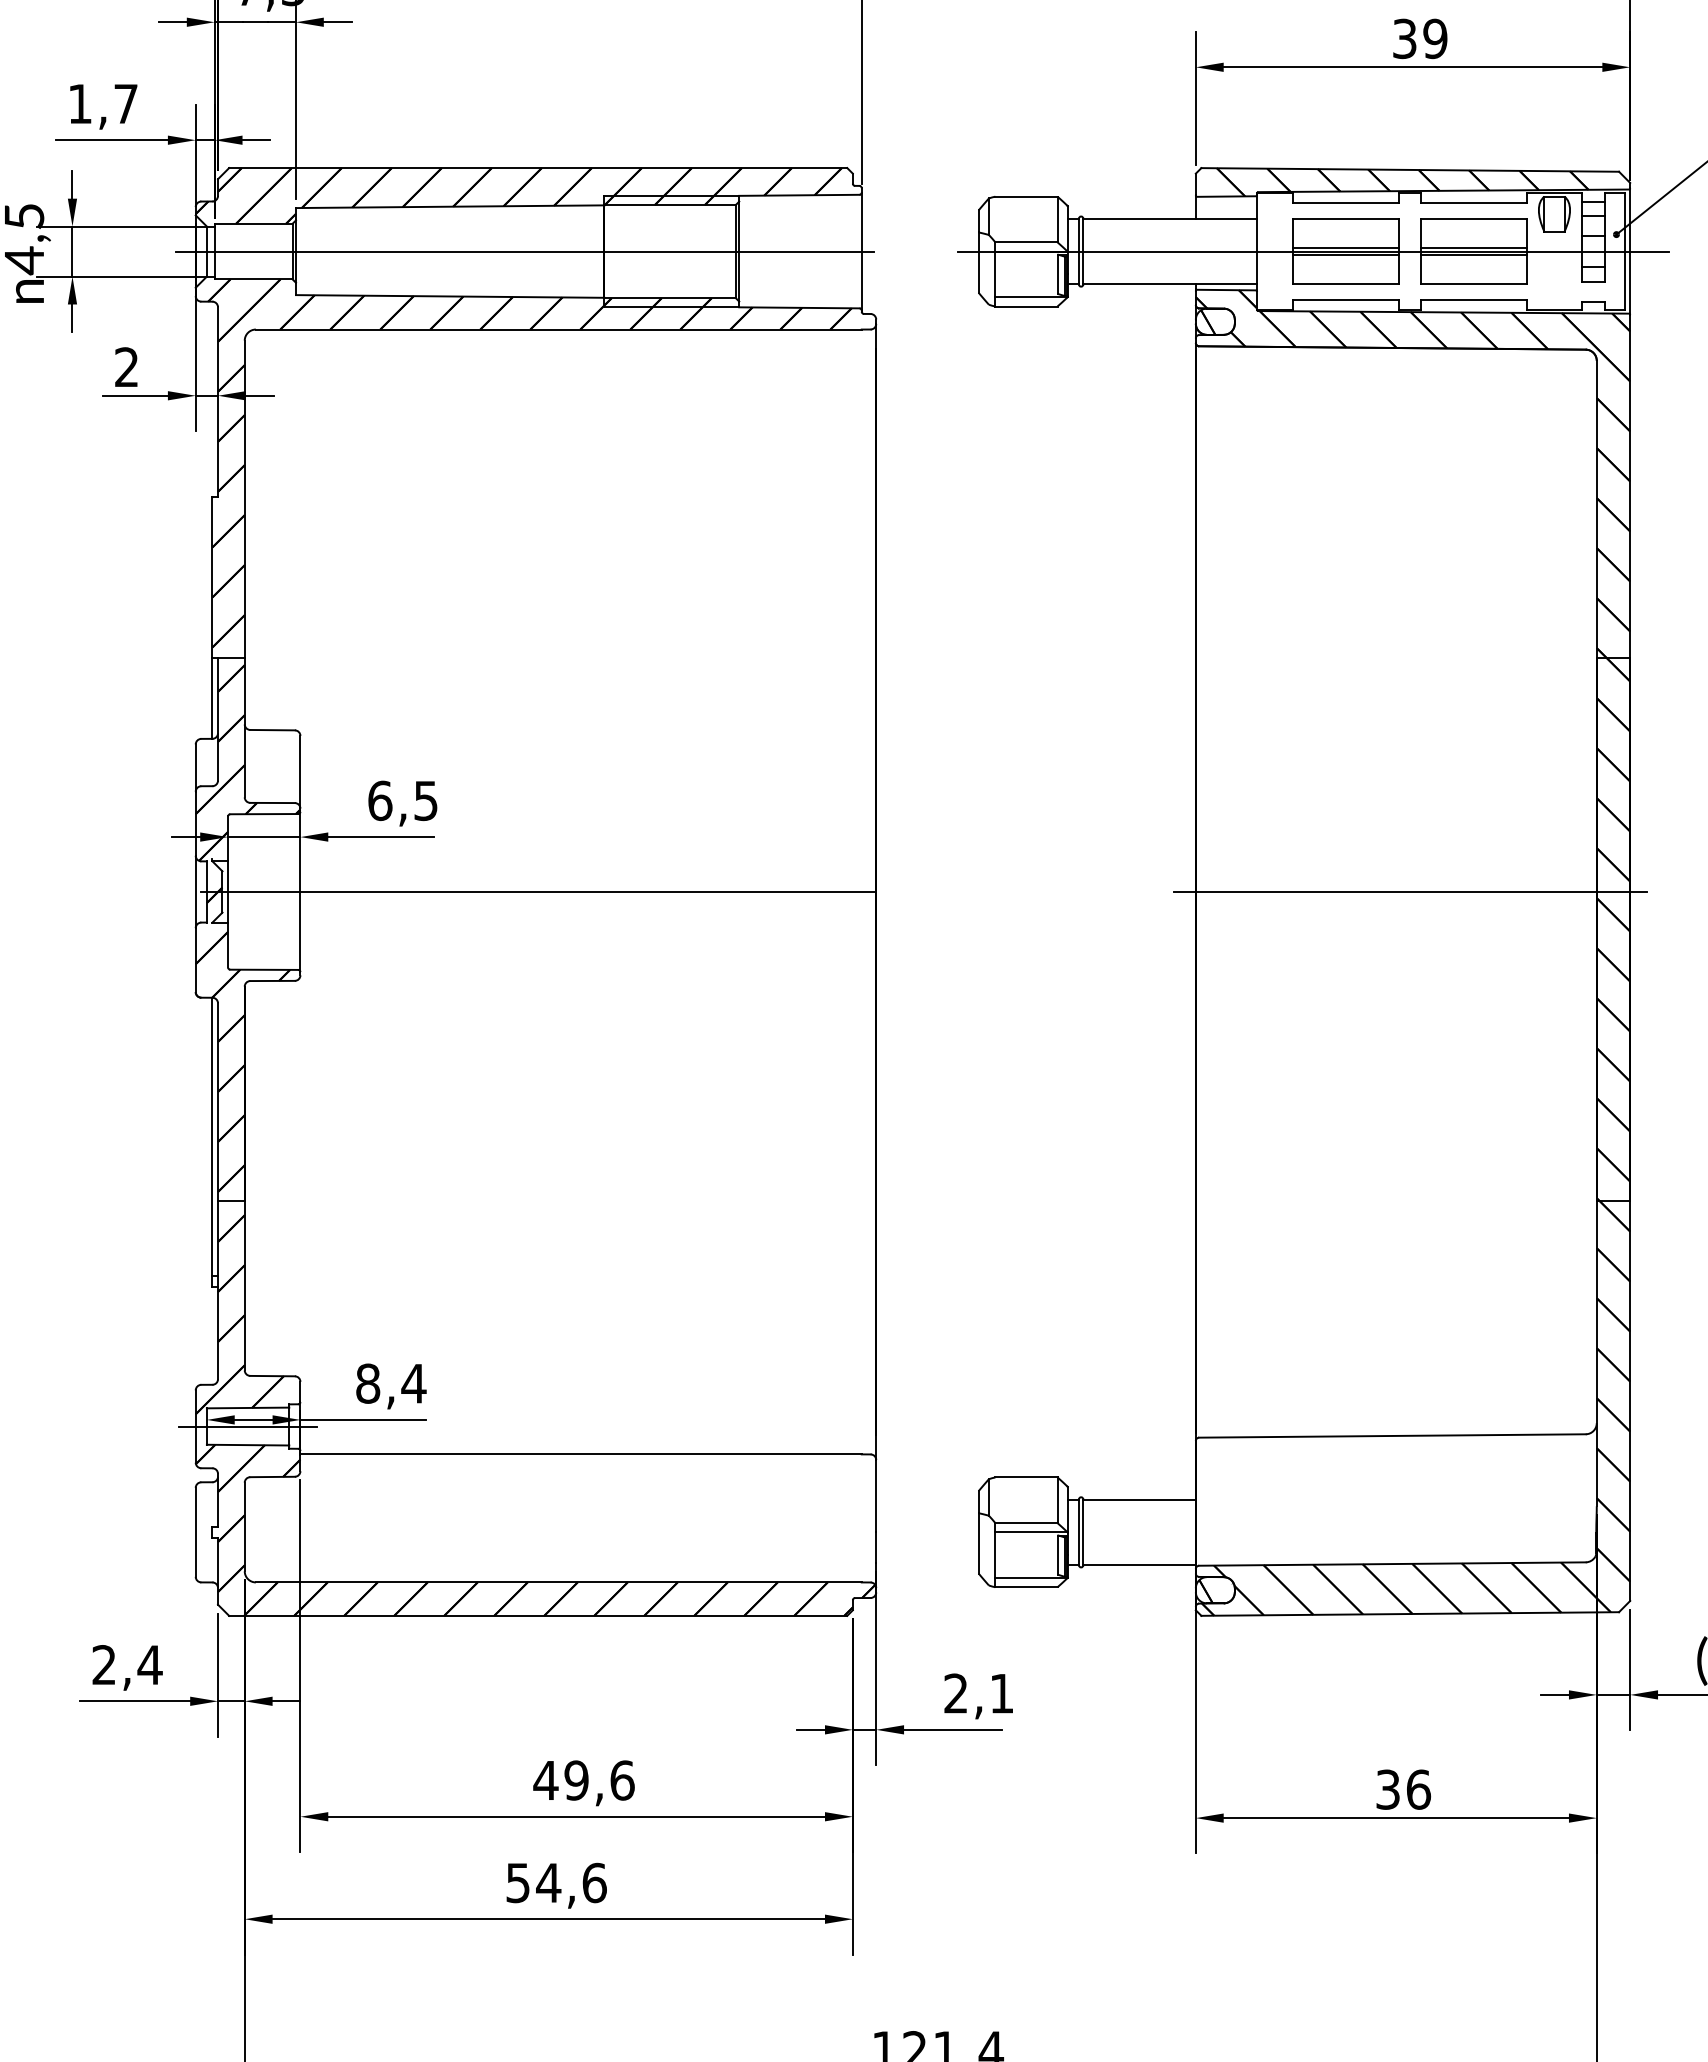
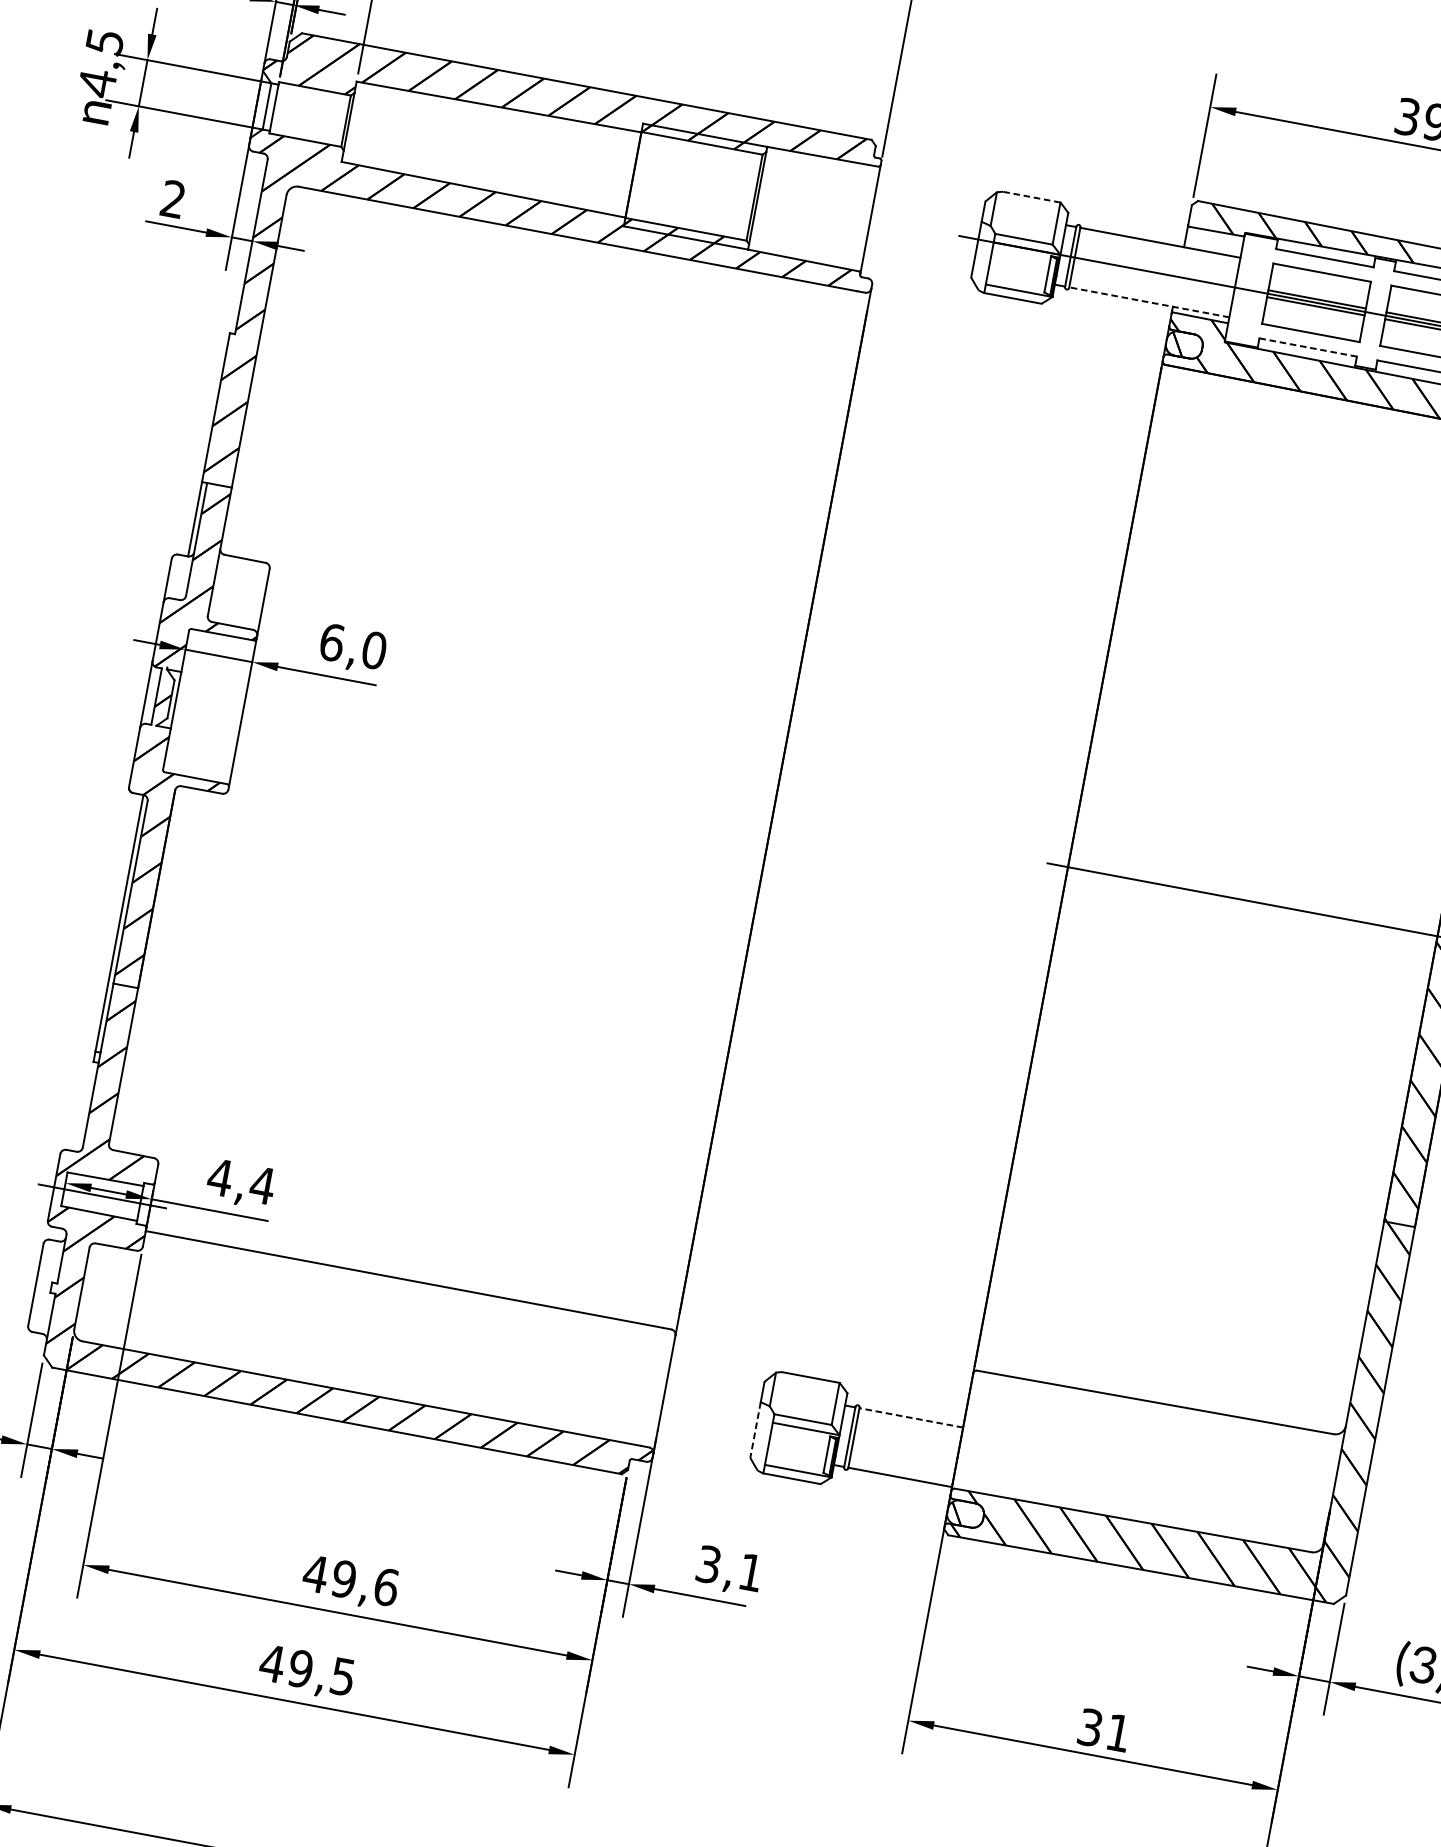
line: (1025, 196) -> (1030, 196), solid -> dashed
line: (525, 251) -> (560, 161), removed
line: (1170, 283) -> (1149, 302), solid -> dashed
line: (1345, 300) -> (1307, 347), solid -> dashed
text: (426, 800) -> (374, 650), 6,5 -> 6,0
line: (538, 891) -> (462, 753), removed
text: (367, 1383) -> (219, 1177), 8,4 -> 4,4
line: (1139, 1500) -> (911, 1418), solid -> dashed
line: (978, 1543) -> (755, 1430), solid -> dashed
text: (955, 1693) -> (708, 1564), 2,1 -> 3,1
text: (1419, 1789) -> (1119, 1732), 36 -> 31
text: (555, 1882) -> (307, 1669), 54,6 -> 49,5

